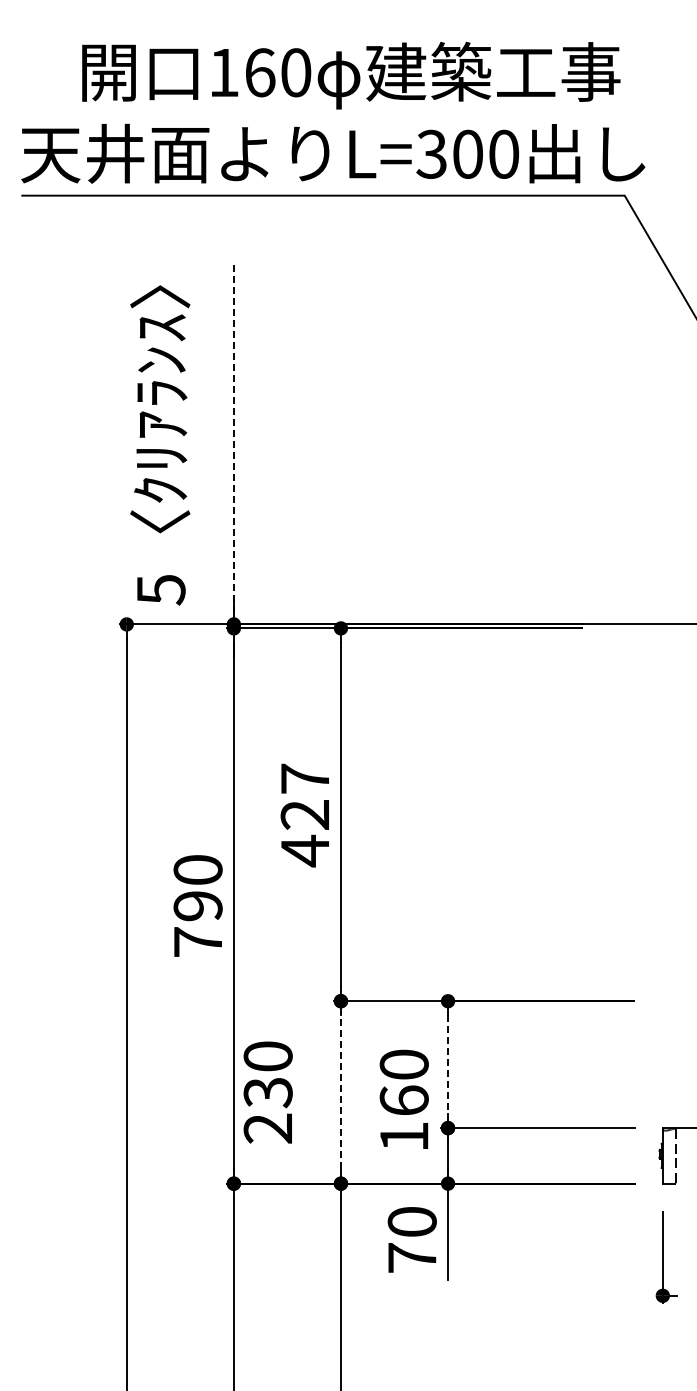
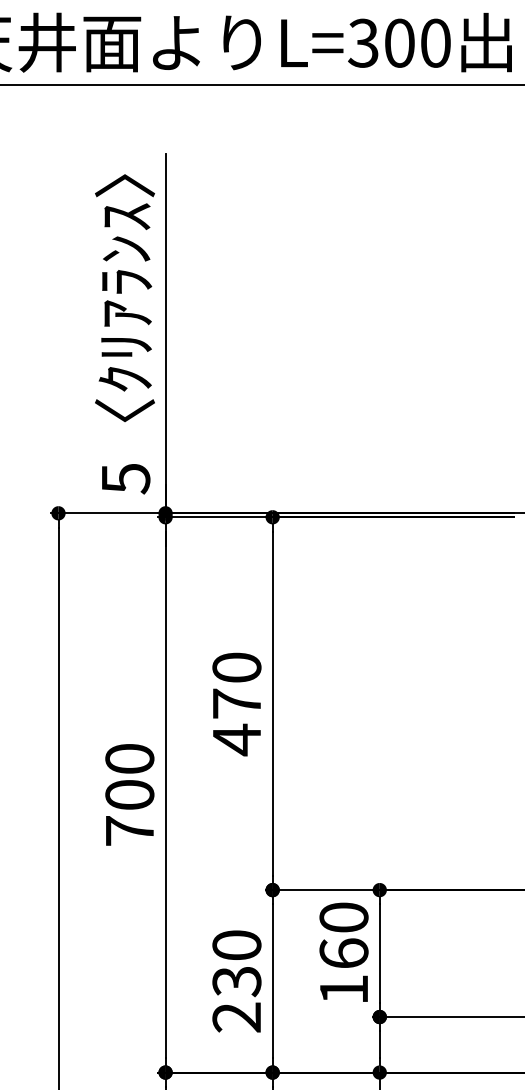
line: (233, 444) -> (165, 333), dashed -> solid
text: (160, 445) -> (125, 334), moved
text: (304, 796) -> (236, 685), 427 -> 470
text: (197, 906) -> (129, 795), 790 -> 700
line: (448, 1065) -> (380, 954), dashed -> solid
text: (267, 1092) -> (236, 981), moved
line: (340, 1092) -> (272, 981), dashed -> solid
text: (403, 1098) -> (343, 951), moved

